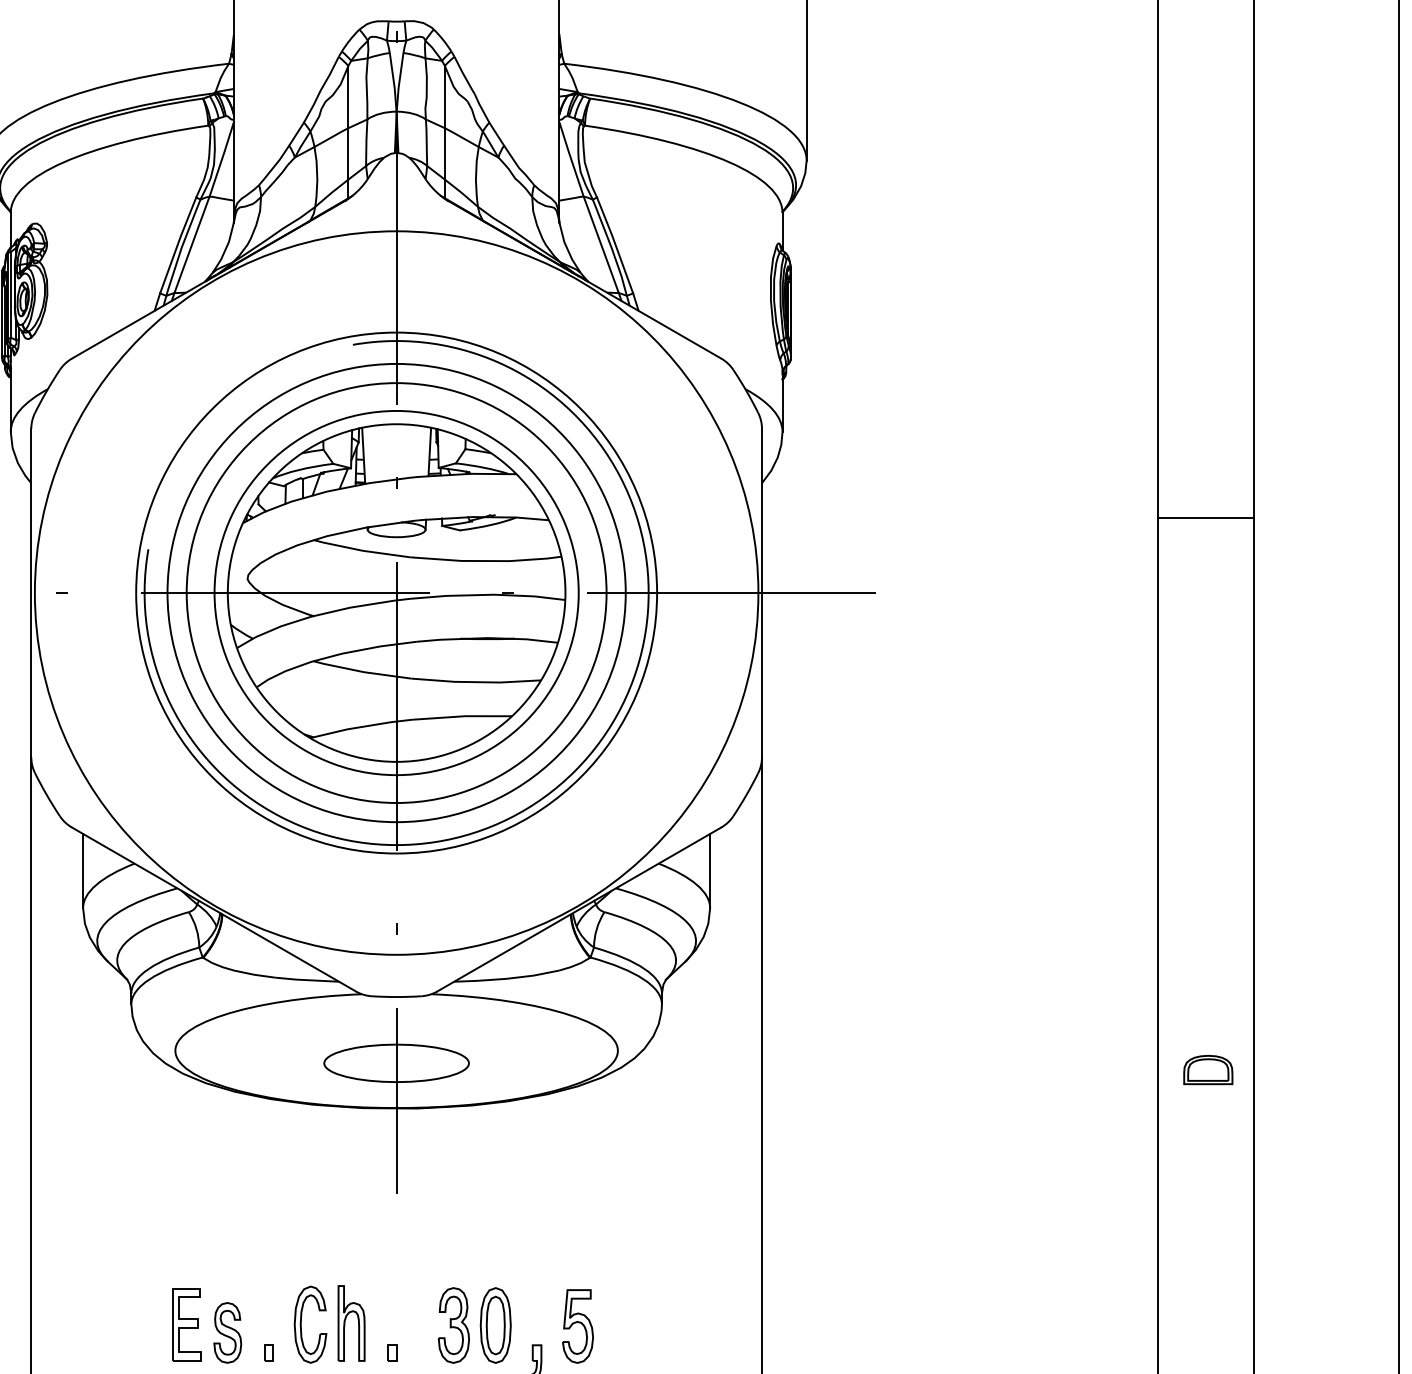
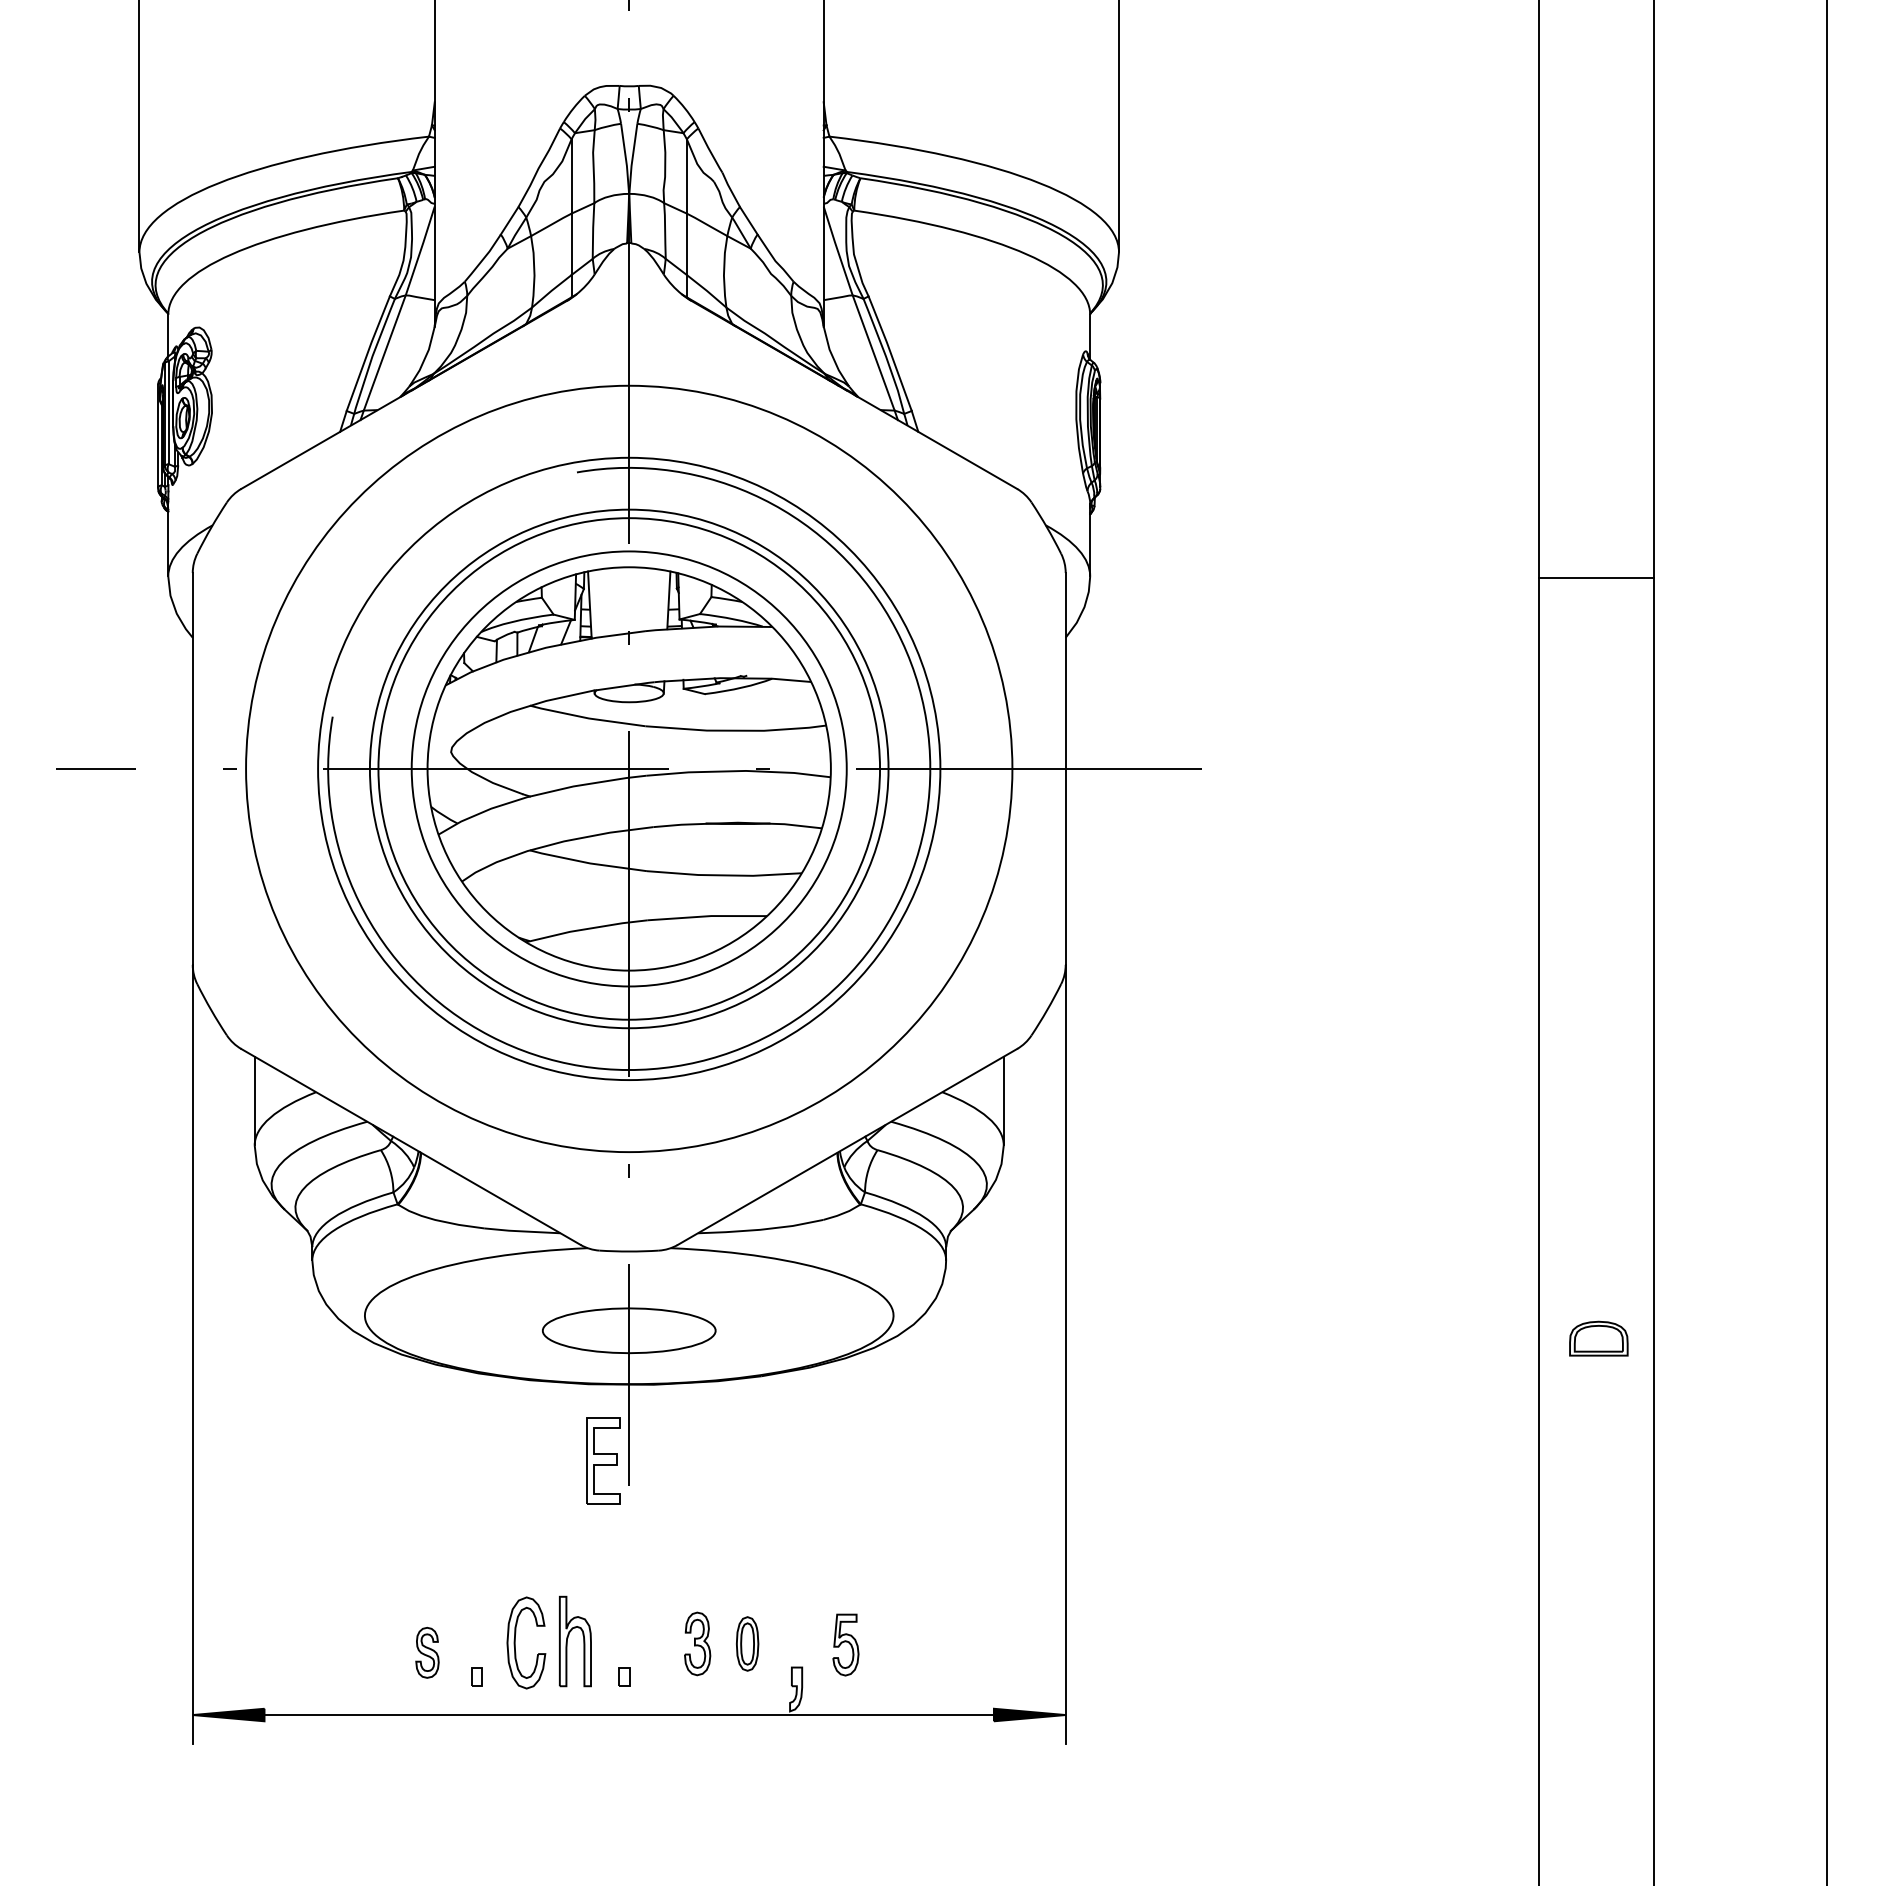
line: (1205, 518) -> (1595, 578), moved
circle: (396, 592) -> (628, 768), size x1.4
circle: (396, 592) -> (629, 768), size x0.6
part: (186, 1324) -> (603, 1460), moved
part: (453, 1325) -> (697, 1643), size x0.7
part: (495, 1325) -> (747, 1643), size x0.6
part: (577, 1325) -> (845, 1644), size x0.7
part: (227, 1332) -> (427, 1652), size x0.7

